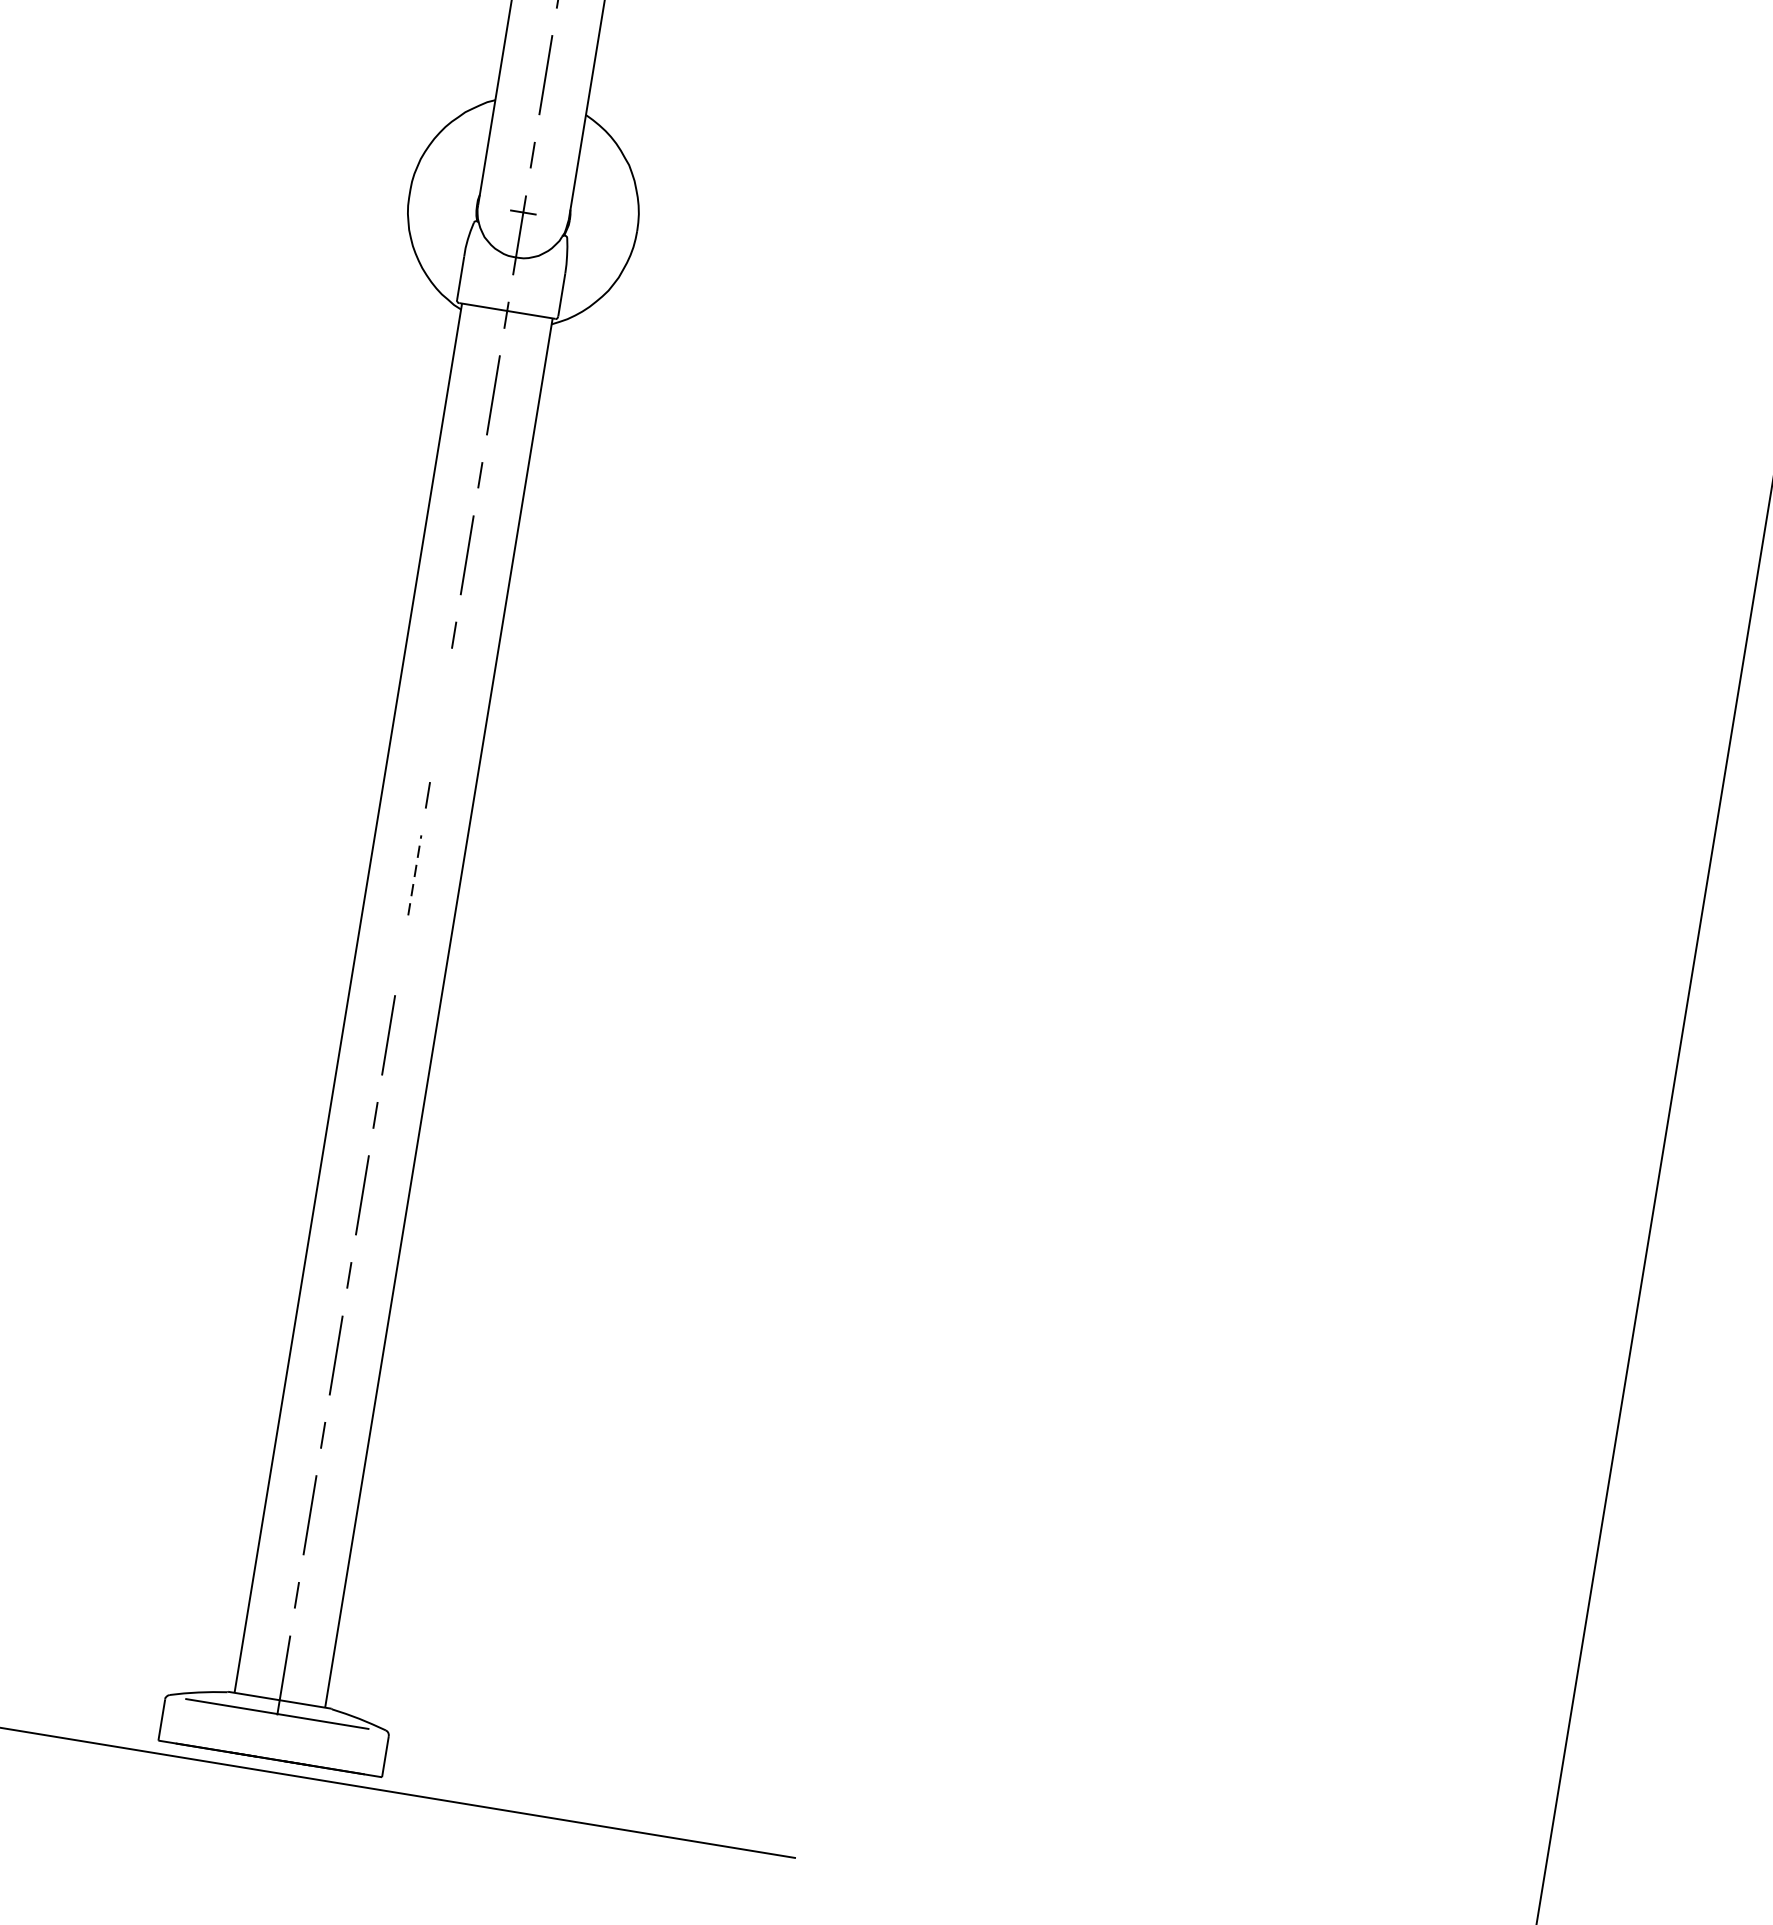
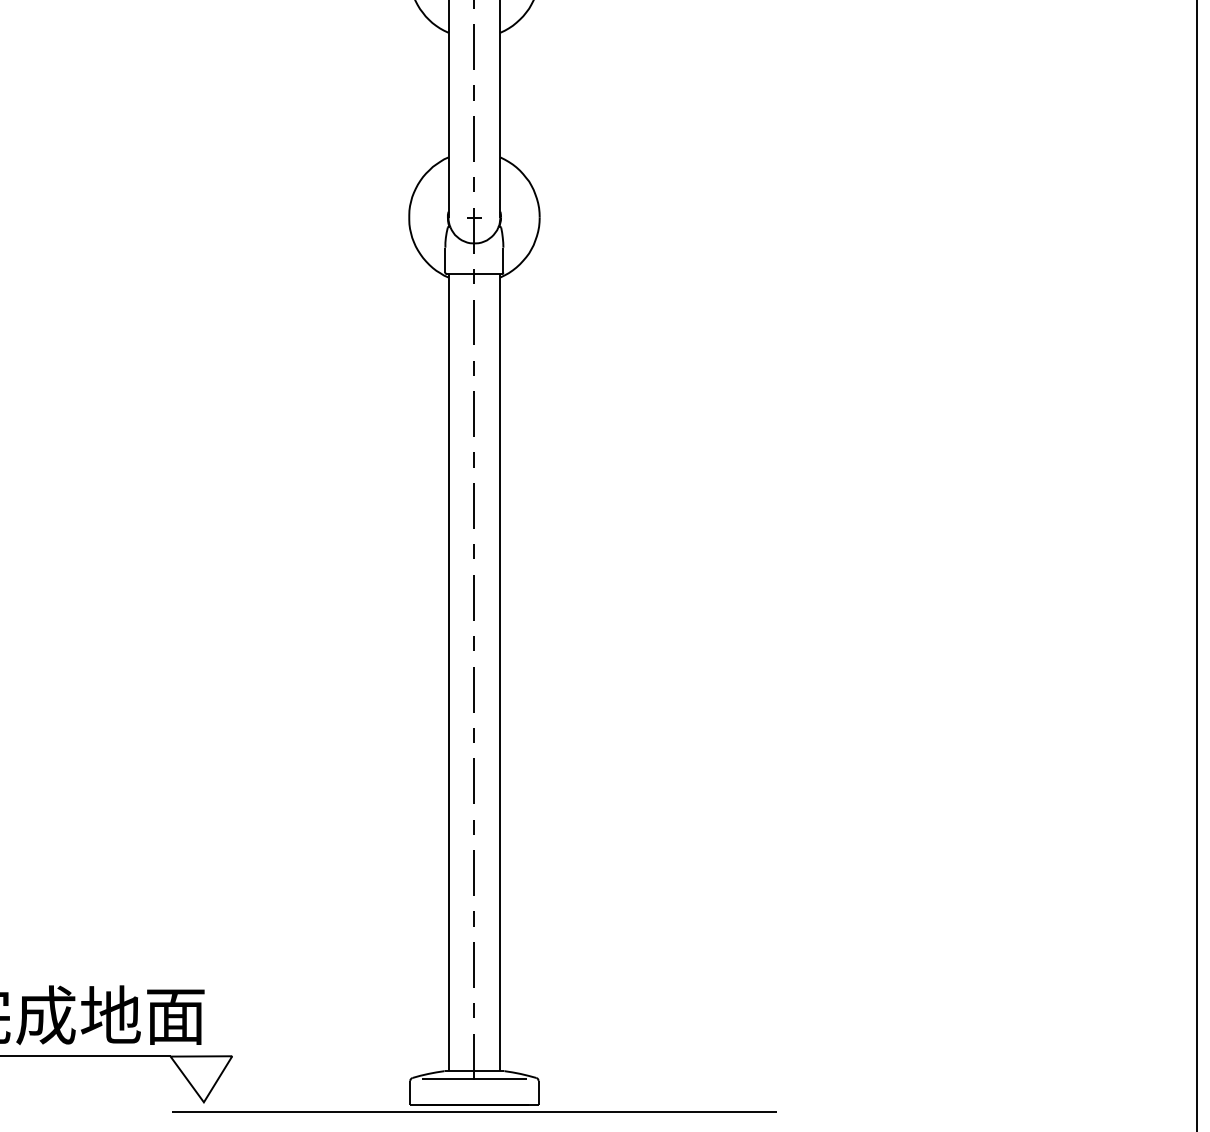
line: (439, 714) -> (473, 505), added
line: (415, 874) -> (474, 597), dashed -> solid
line: (400, 954) -> (473, 643), added

